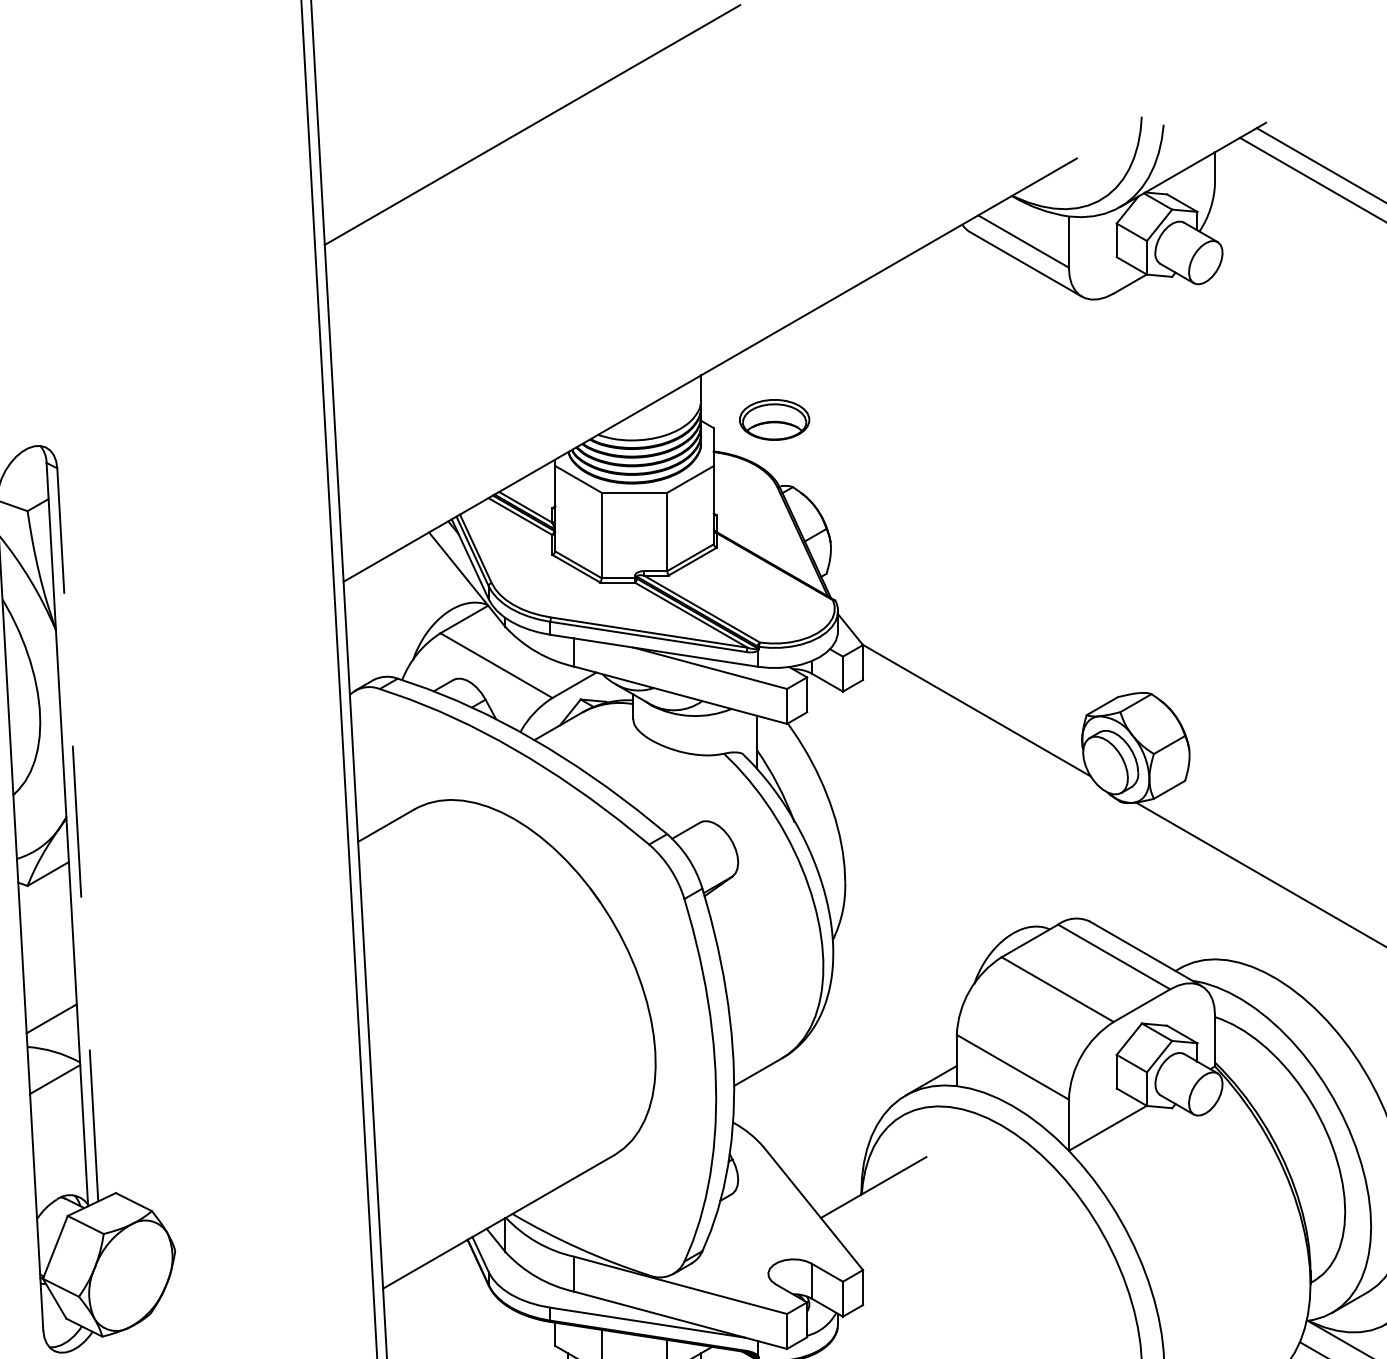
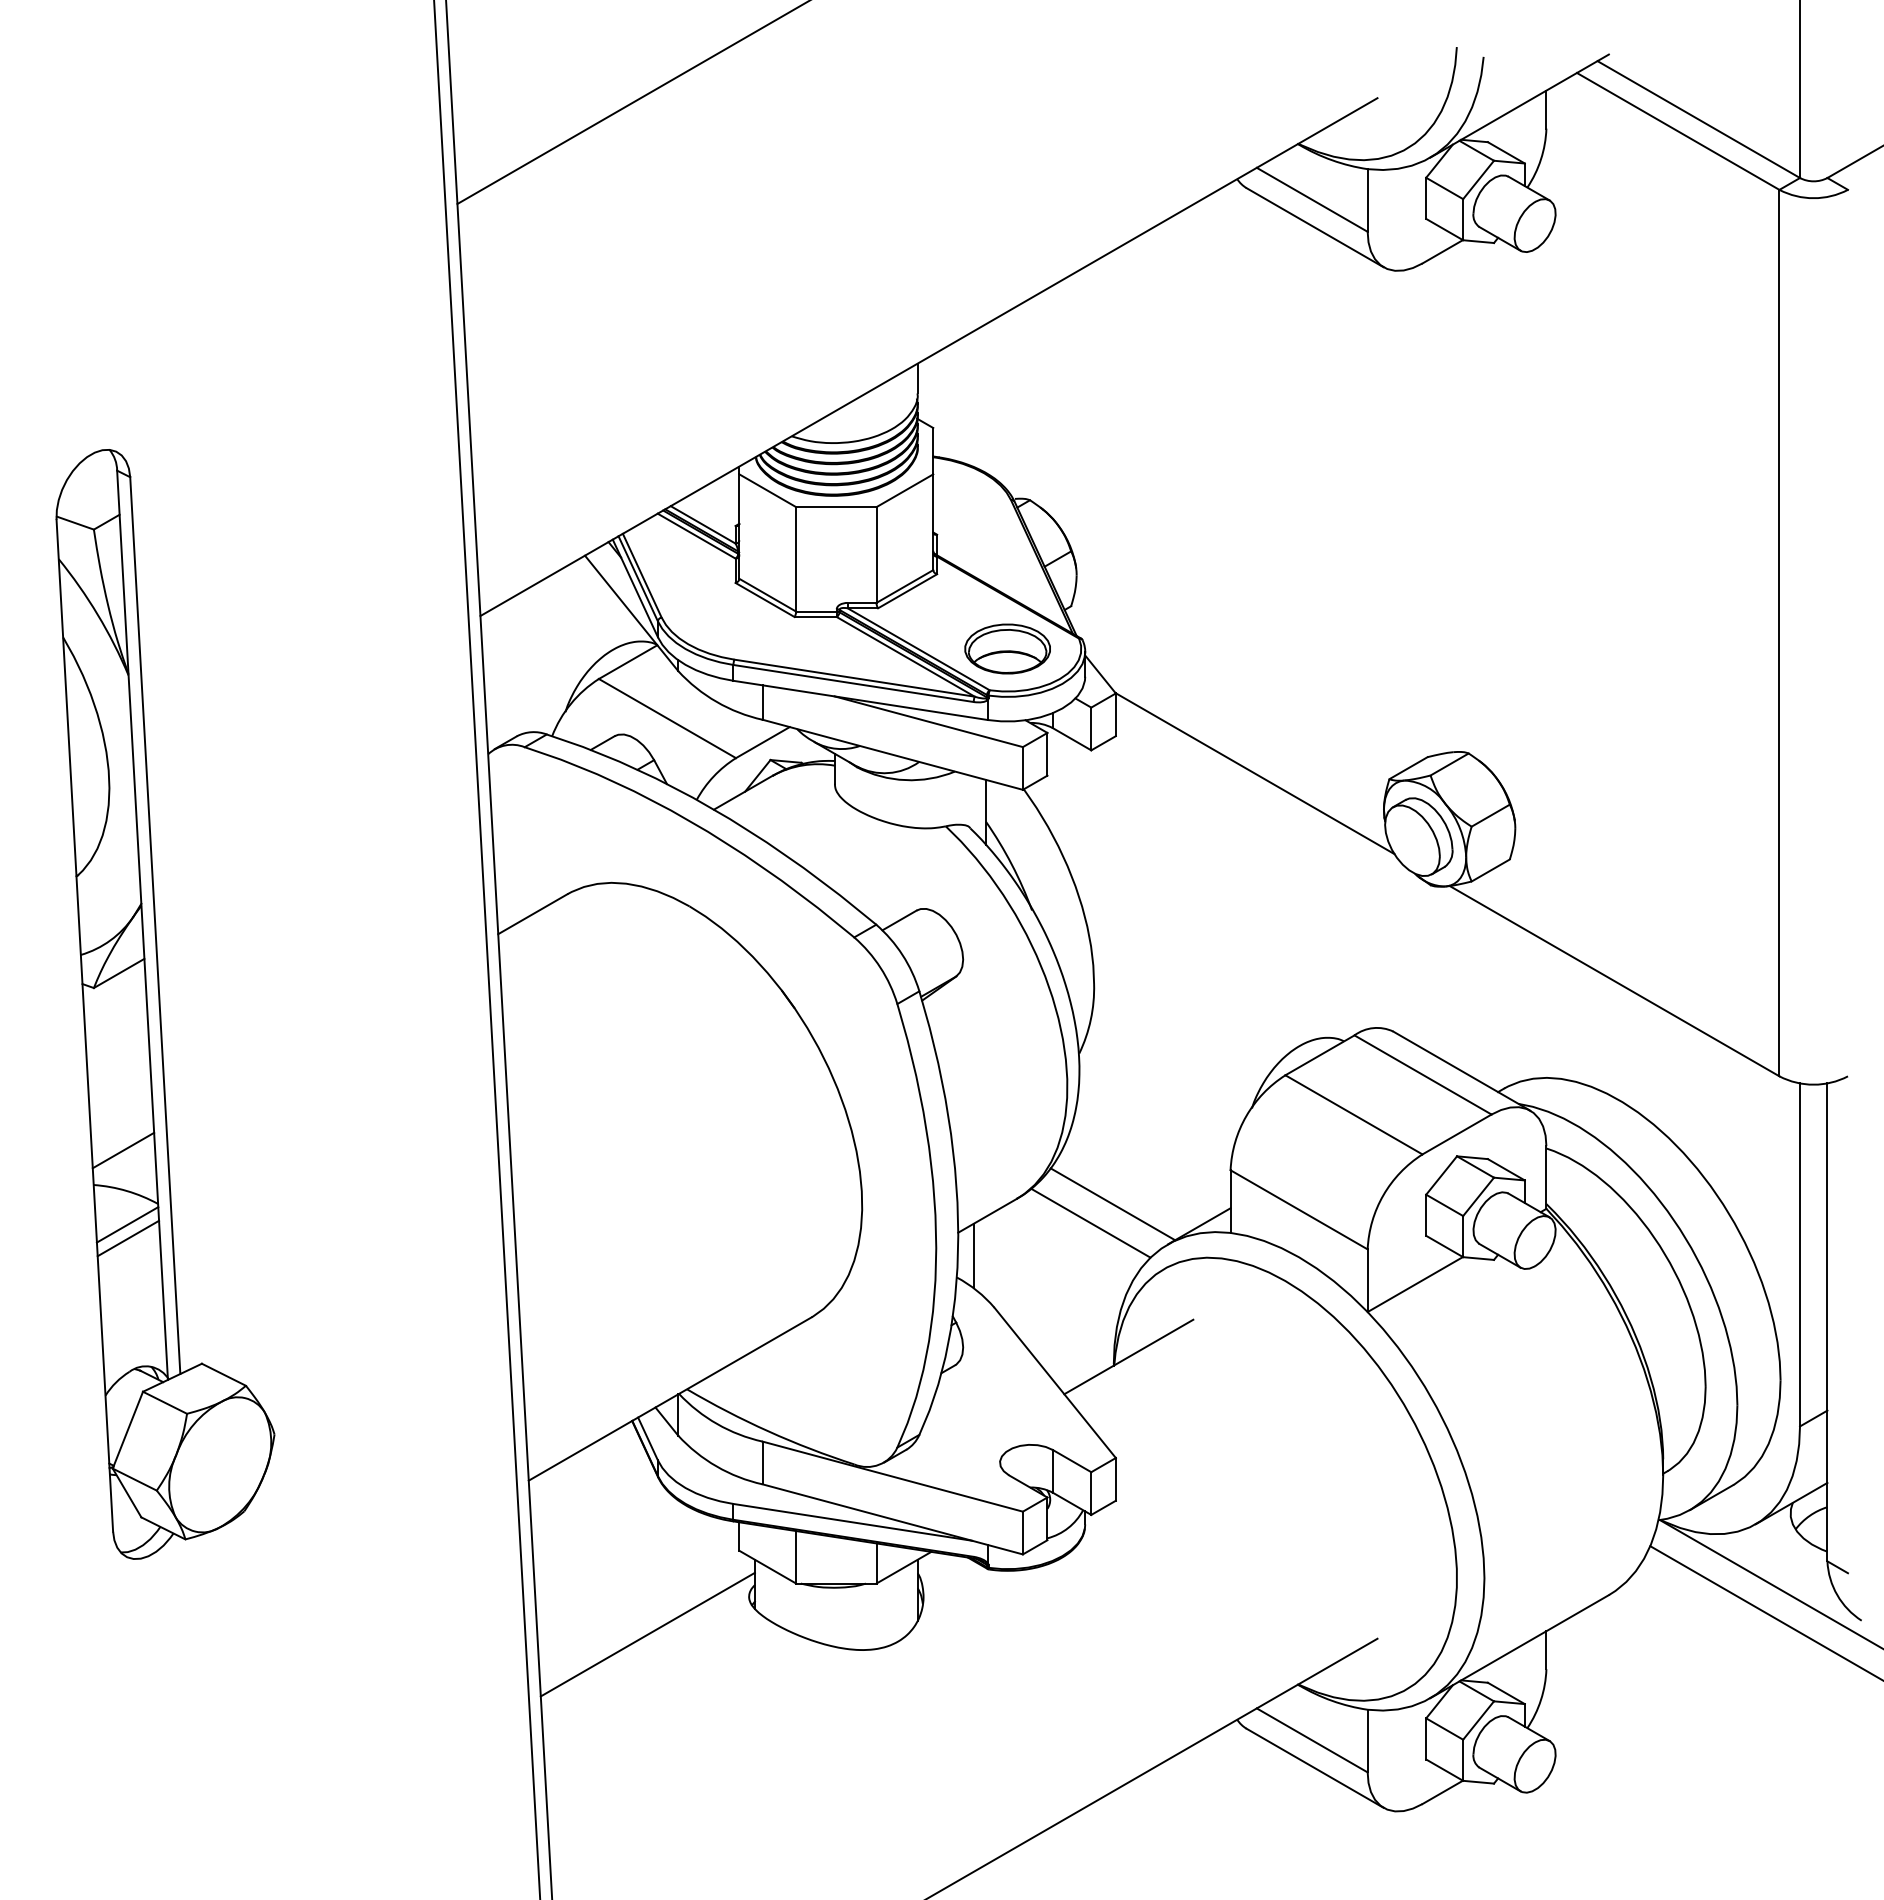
part: (774, 419) -> (1007, 648), moved
line: (77, 834) -> (155, 925), dashed -> solid
line: (860, 1062) -> (1112, 1204), added
line: (842, 1077) -> (1090, 1222), added
line: (55, 1090) -> (128, 1238), added
line: (746, 1104) -> (973, 1255), added

